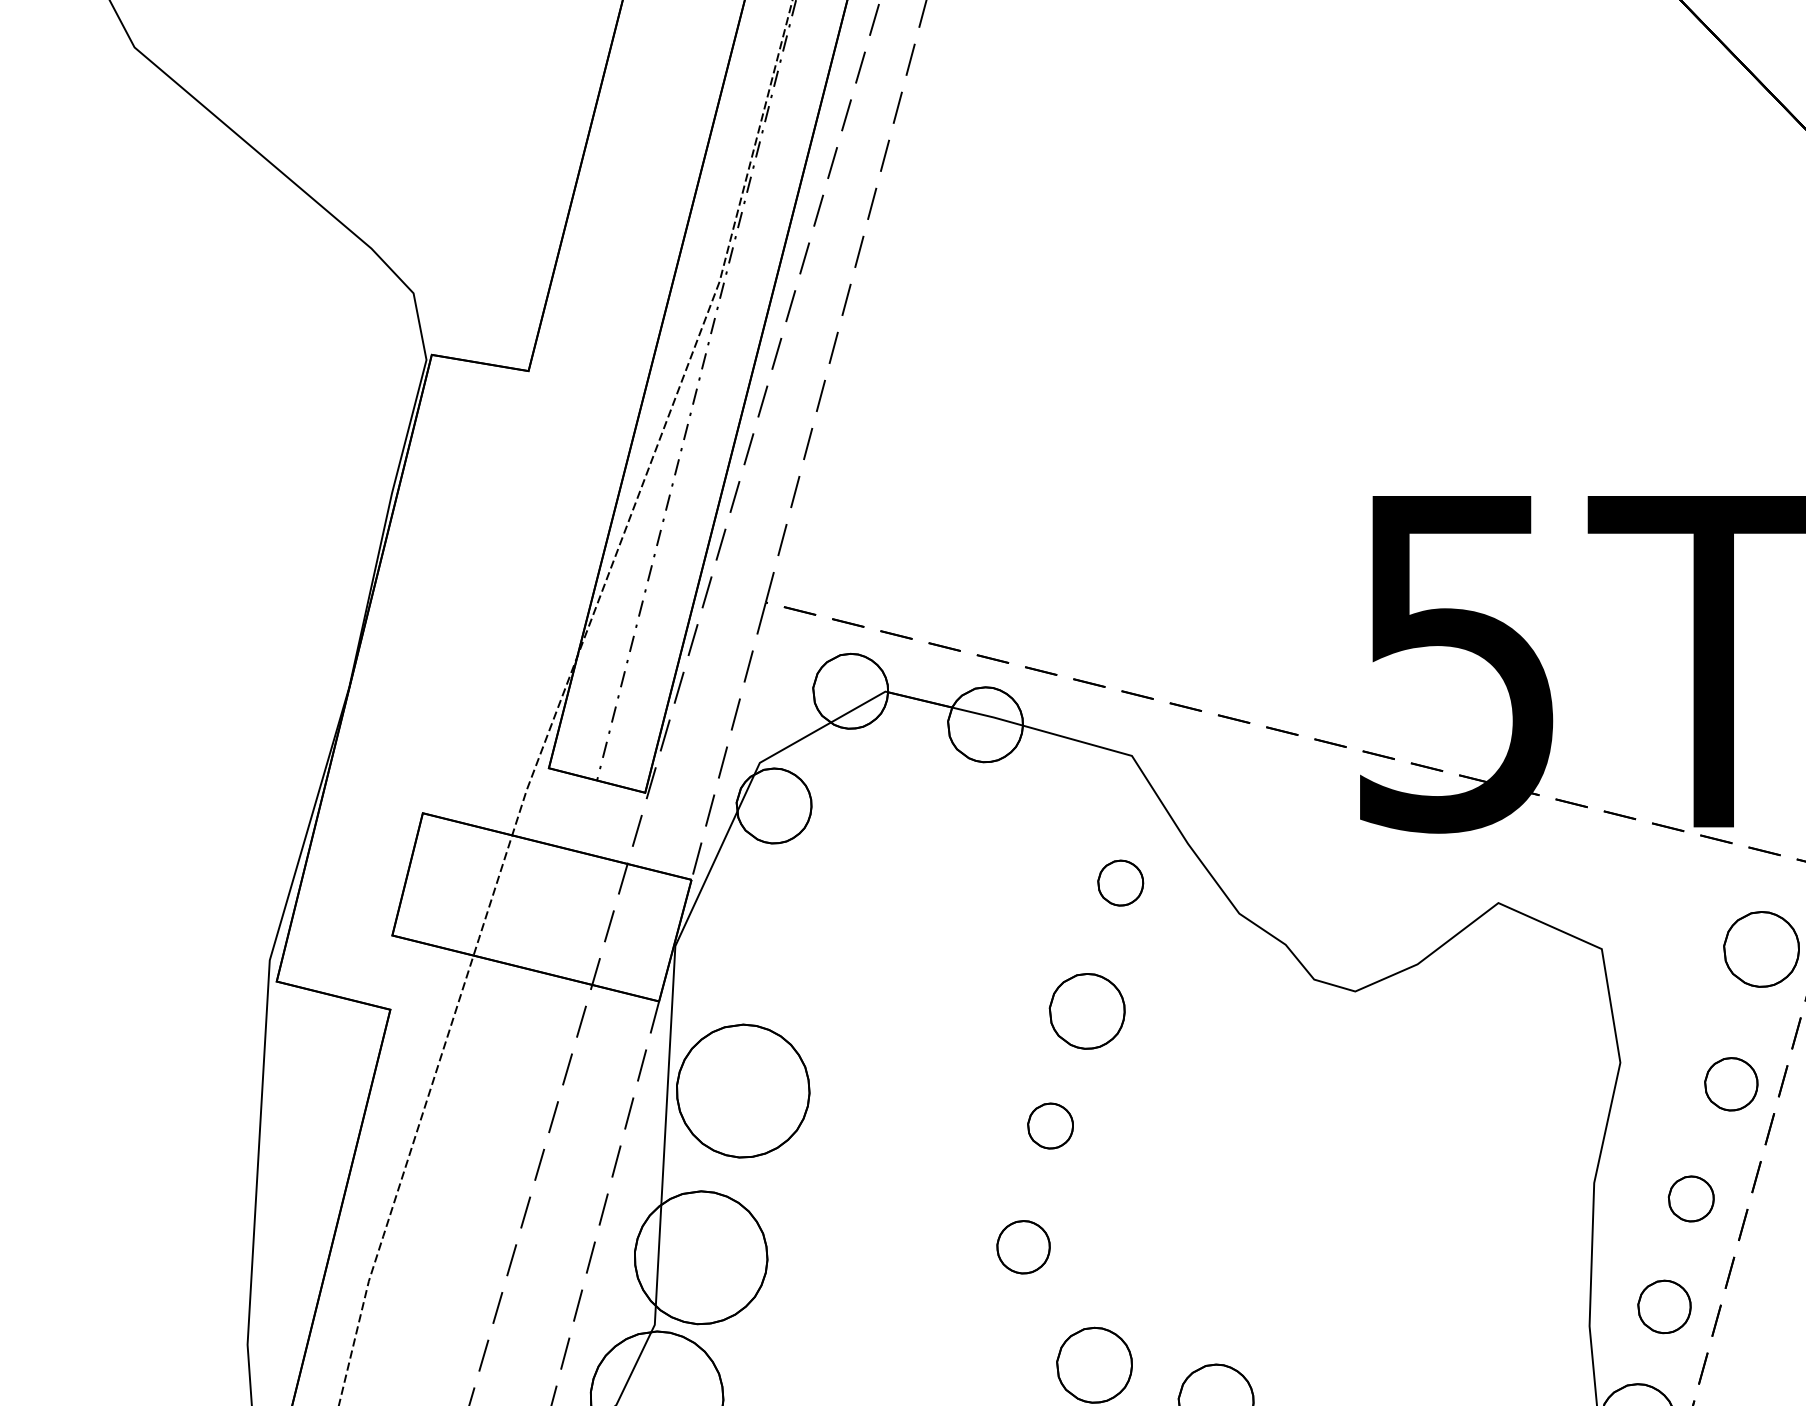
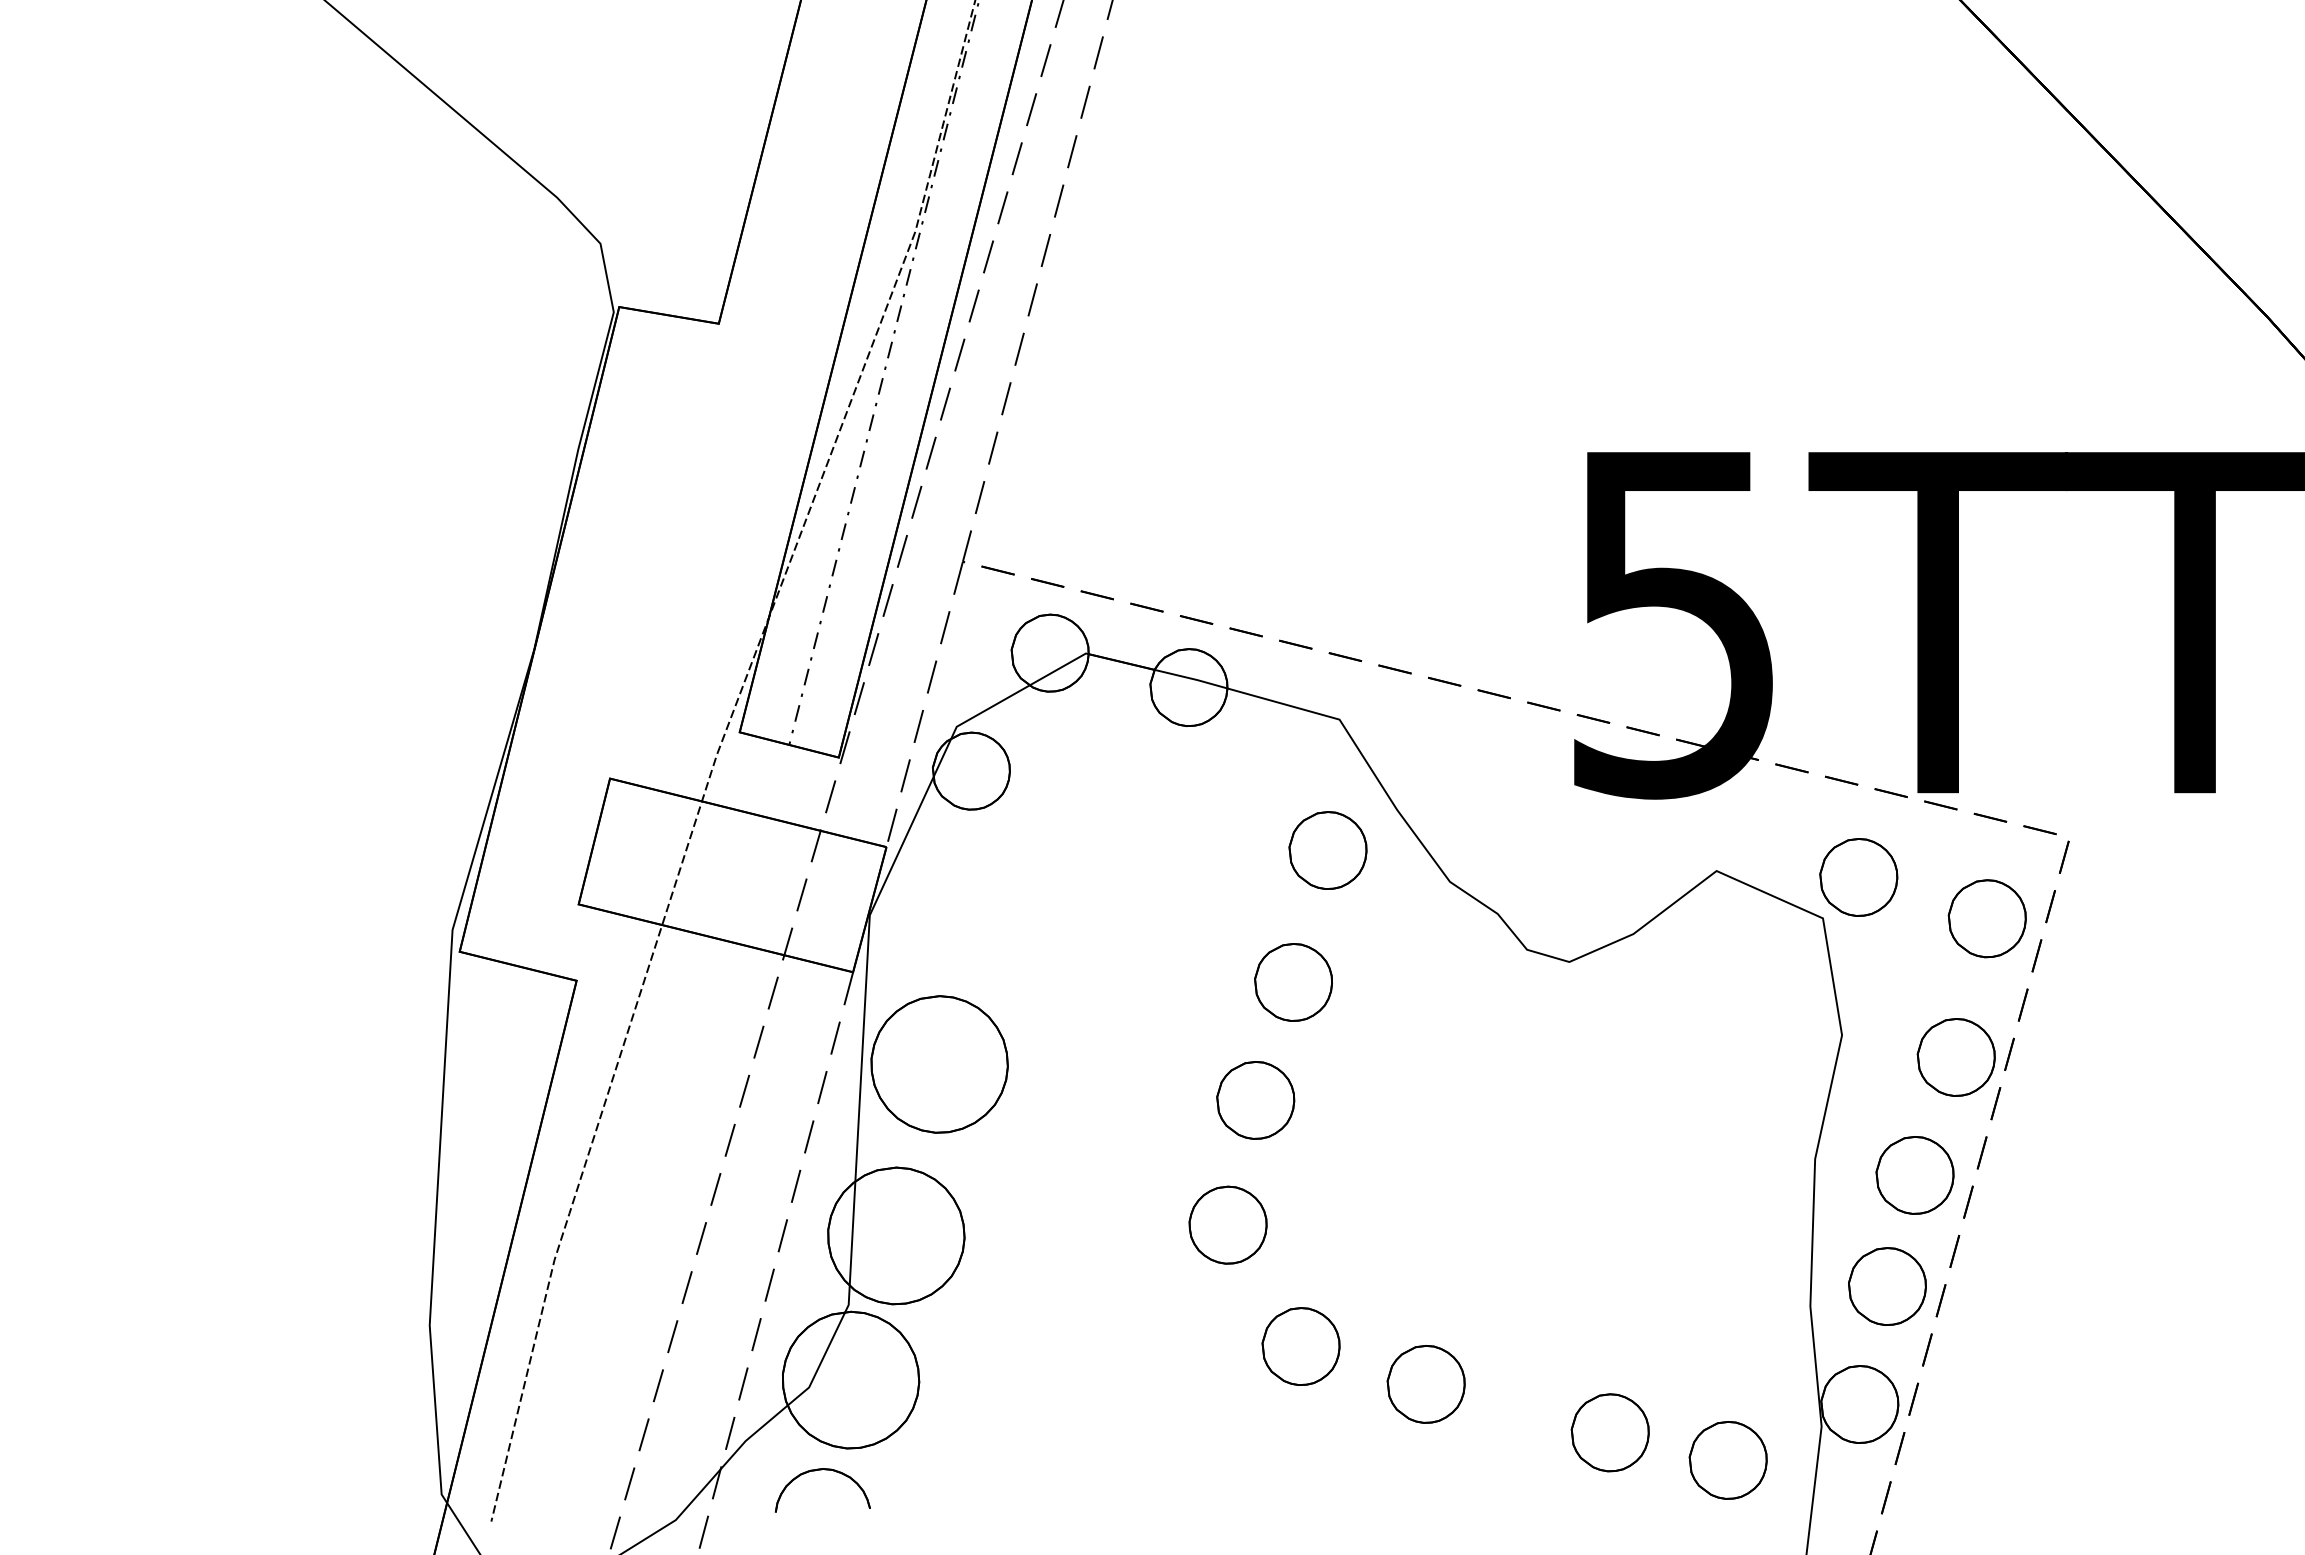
part: (1120, 883) -> (1327, 850), size x1.67
part: (1636, 909) -> (1858, 877), added
part: (1730, 1084) -> (1955, 1057), size x1.43
part: (1050, 1126) -> (1255, 1100), size x1.67
part: (1690, 1199) -> (1914, 1175), size x1.67
part: (1023, 1246) -> (1227, 1224), size x1.43
part: (1664, 1306) -> (1887, 1286), size x1.43

